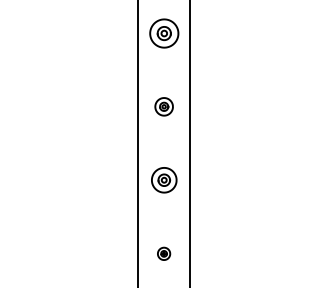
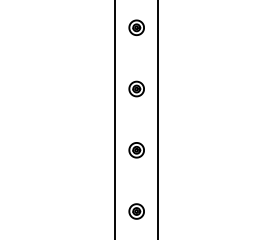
part: (163, 32) -> (136, 27), size x0.62
part: (163, 180) -> (136, 150), size x0.71
part: (163, 253) -> (136, 211), size x1.43

